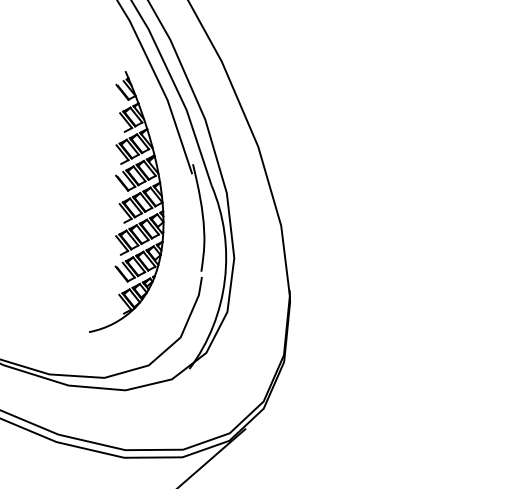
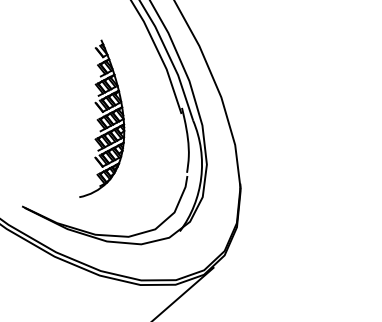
part: (127, 201) -> (102, 118), moved

